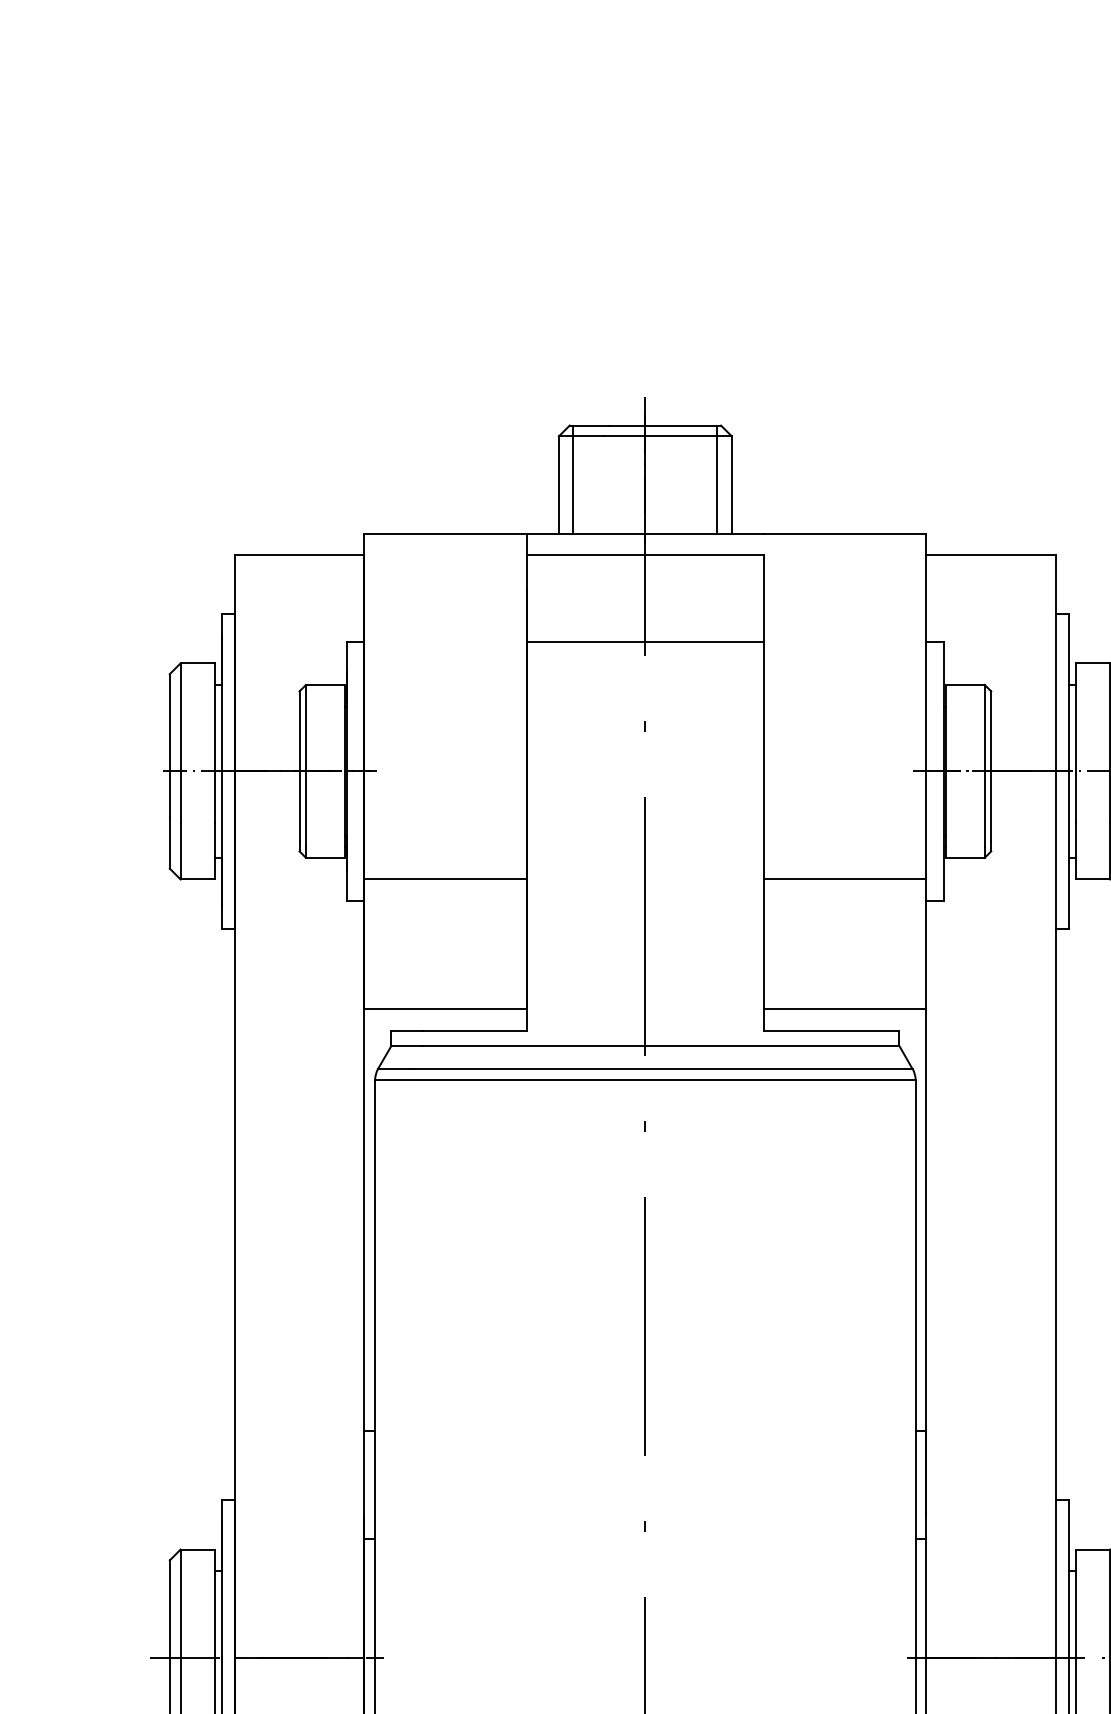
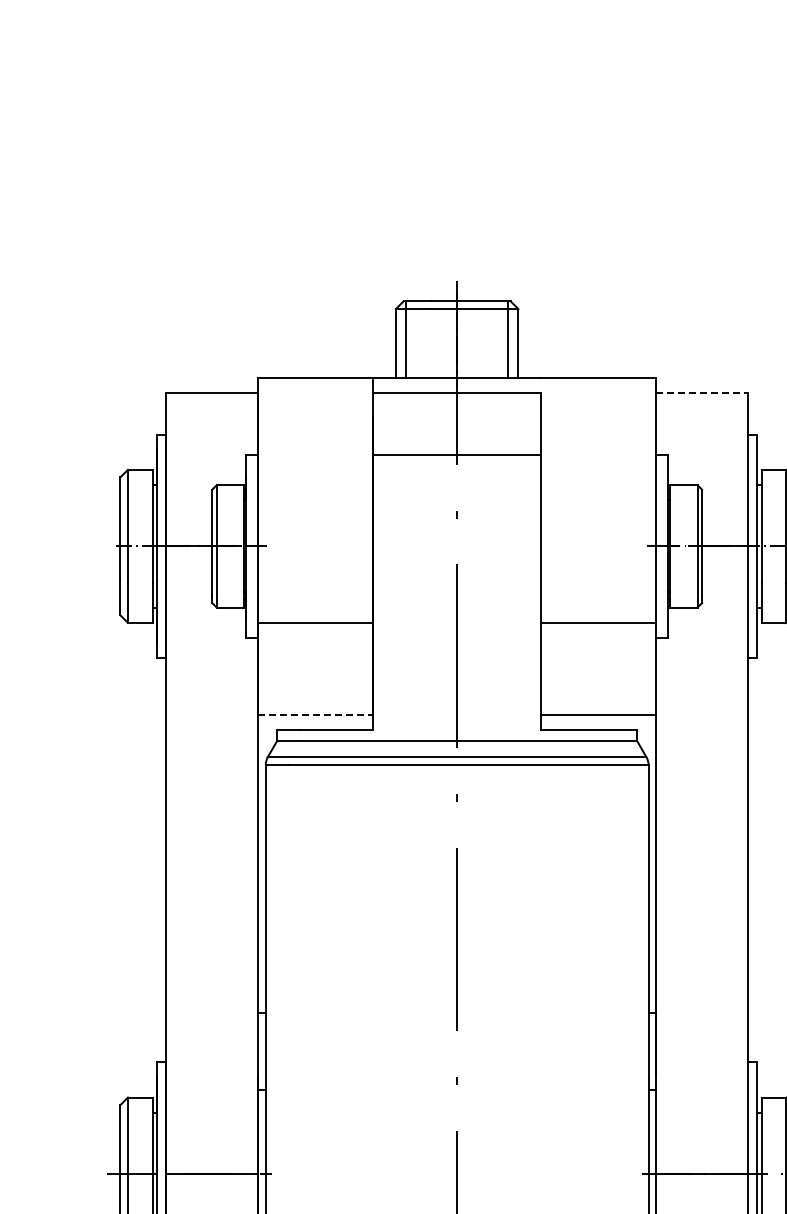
line: (991, 555) -> (702, 393), solid -> dashed
line: (446, 1008) -> (316, 714), solid -> dashed

